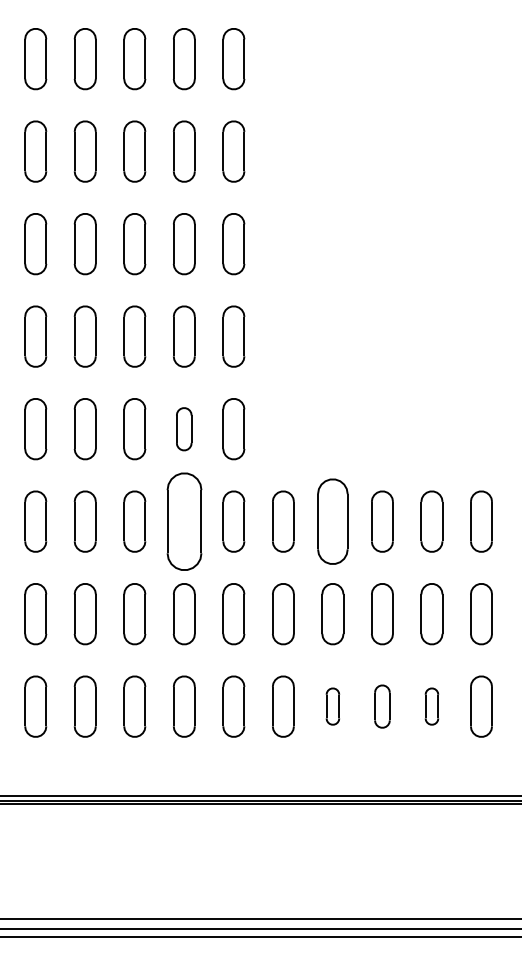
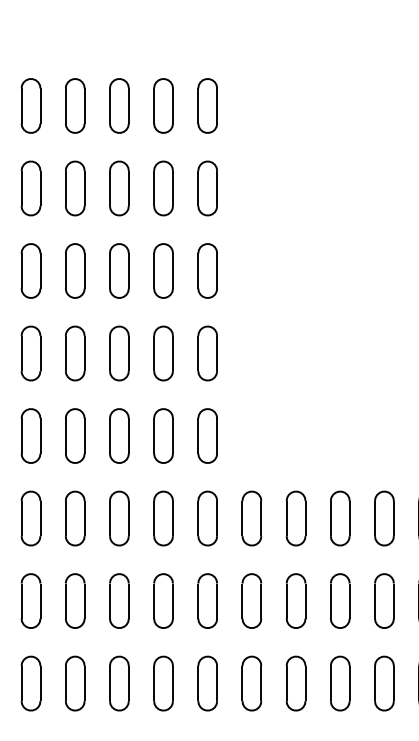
part: (183, 429) -> (162, 436), size x1.43
part: (183, 521) -> (162, 518), size x0.62
part: (332, 521) -> (295, 518), size x0.71
part: (332, 706) -> (295, 683), size x1.67
part: (382, 706) -> (340, 683), size x1.43
part: (431, 706) -> (384, 683), size x1.67

